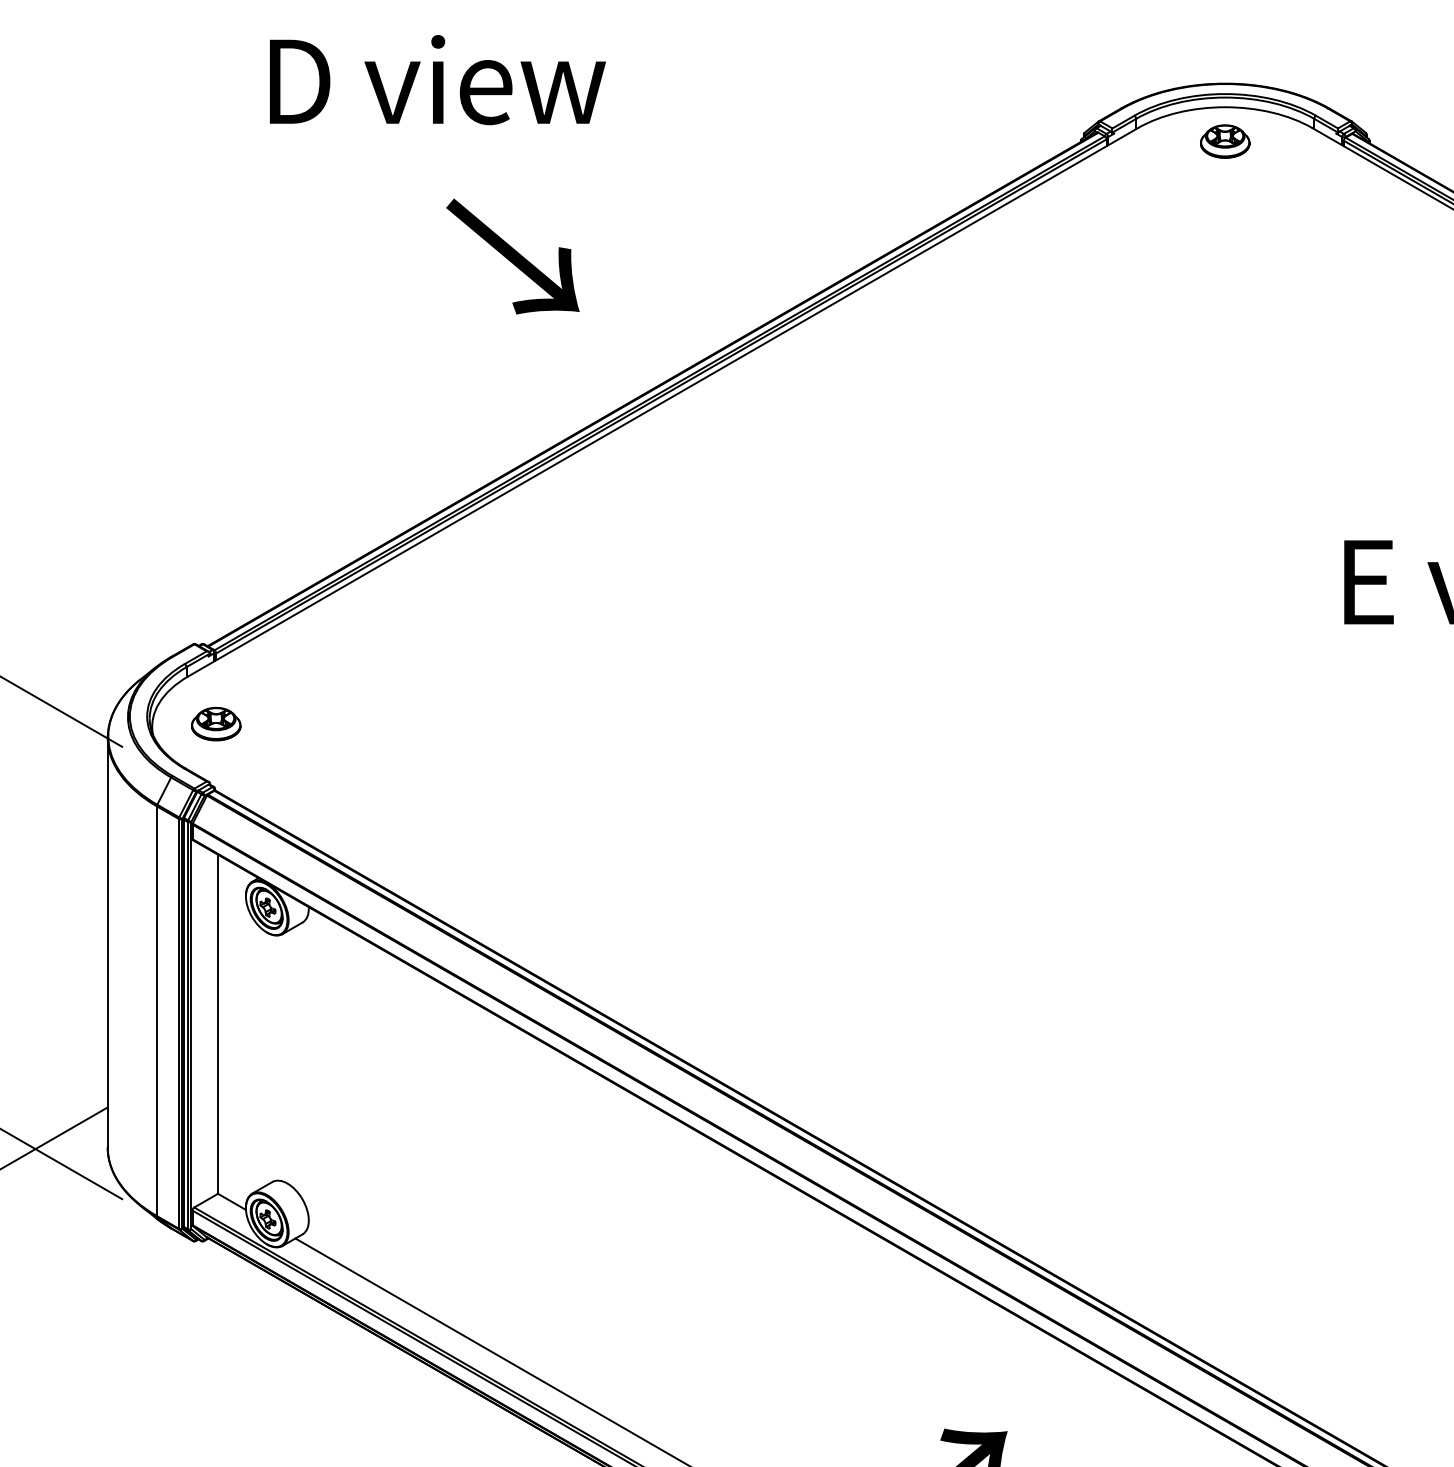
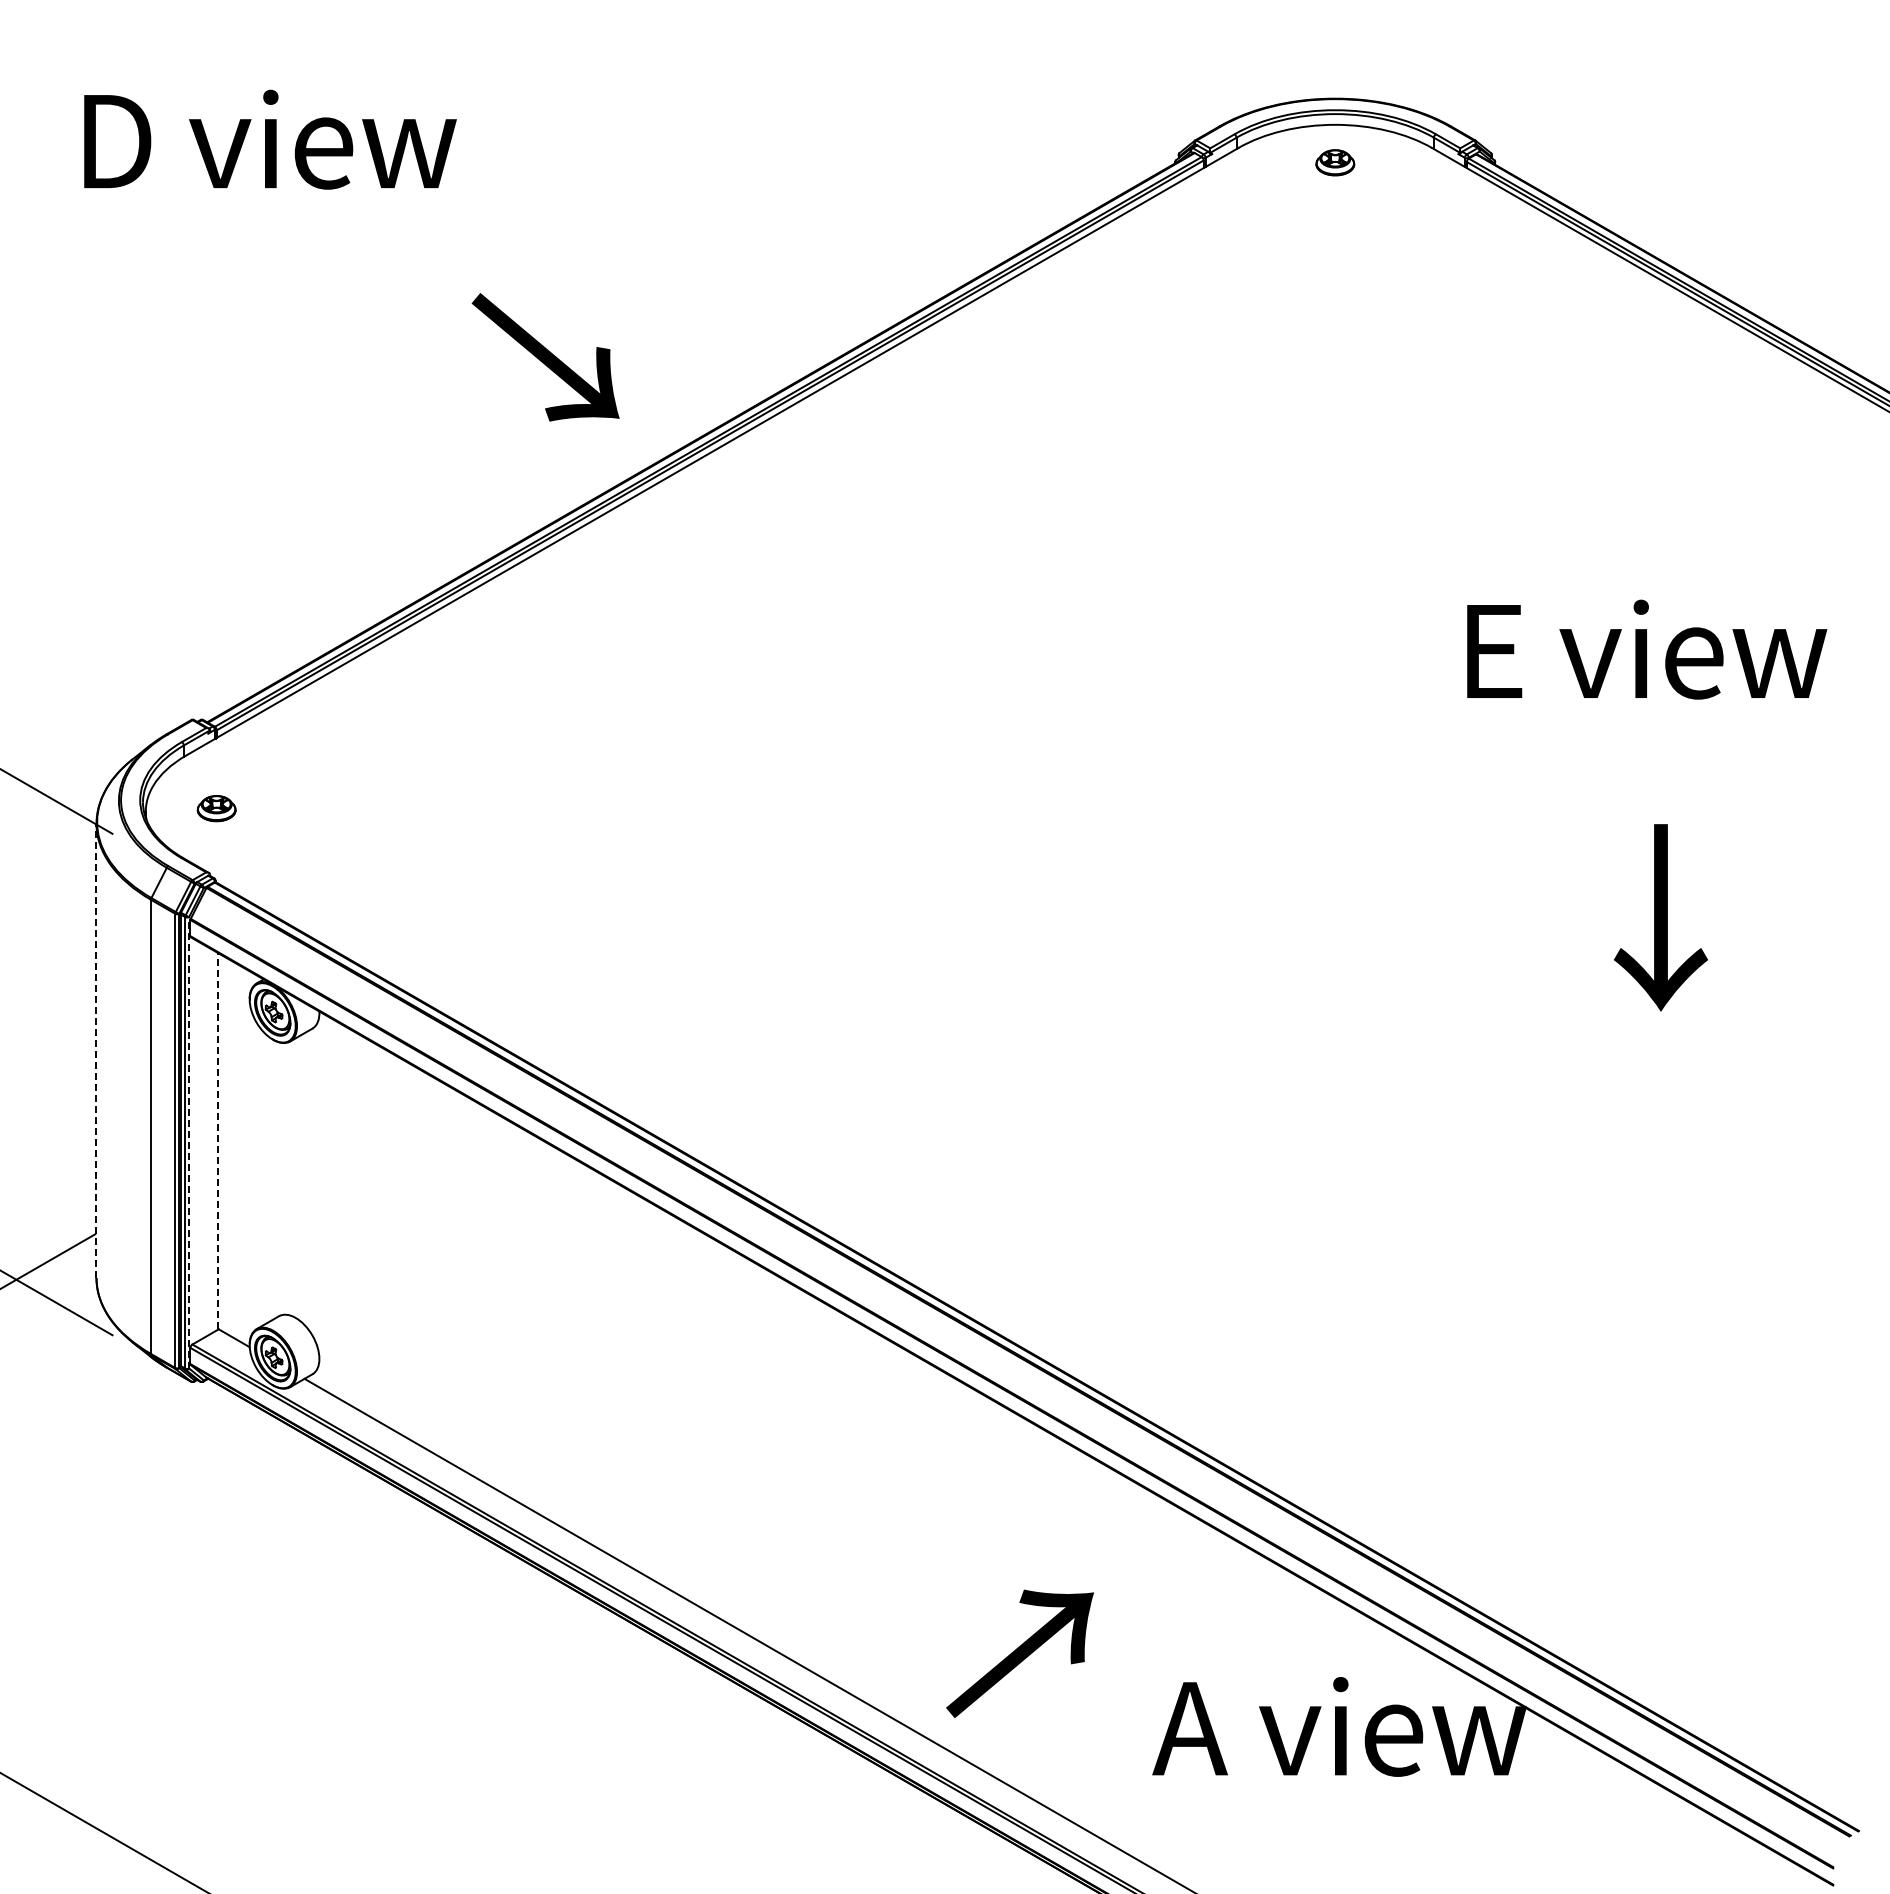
text: (437, 79) -> (270, 139), moved
part: (1225, 141) -> (1335, 162), size x0.7
text: (512, 256) -> (545, 357), moved
part: (215, 723) -> (216, 808), size x0.7
line: (107, 942) -> (96, 1050), solid -> dashed
line: (217, 1024) -> (218, 1141), solid -> dashed
line: (191, 1025) -> (189, 1142), solid -> dashed

